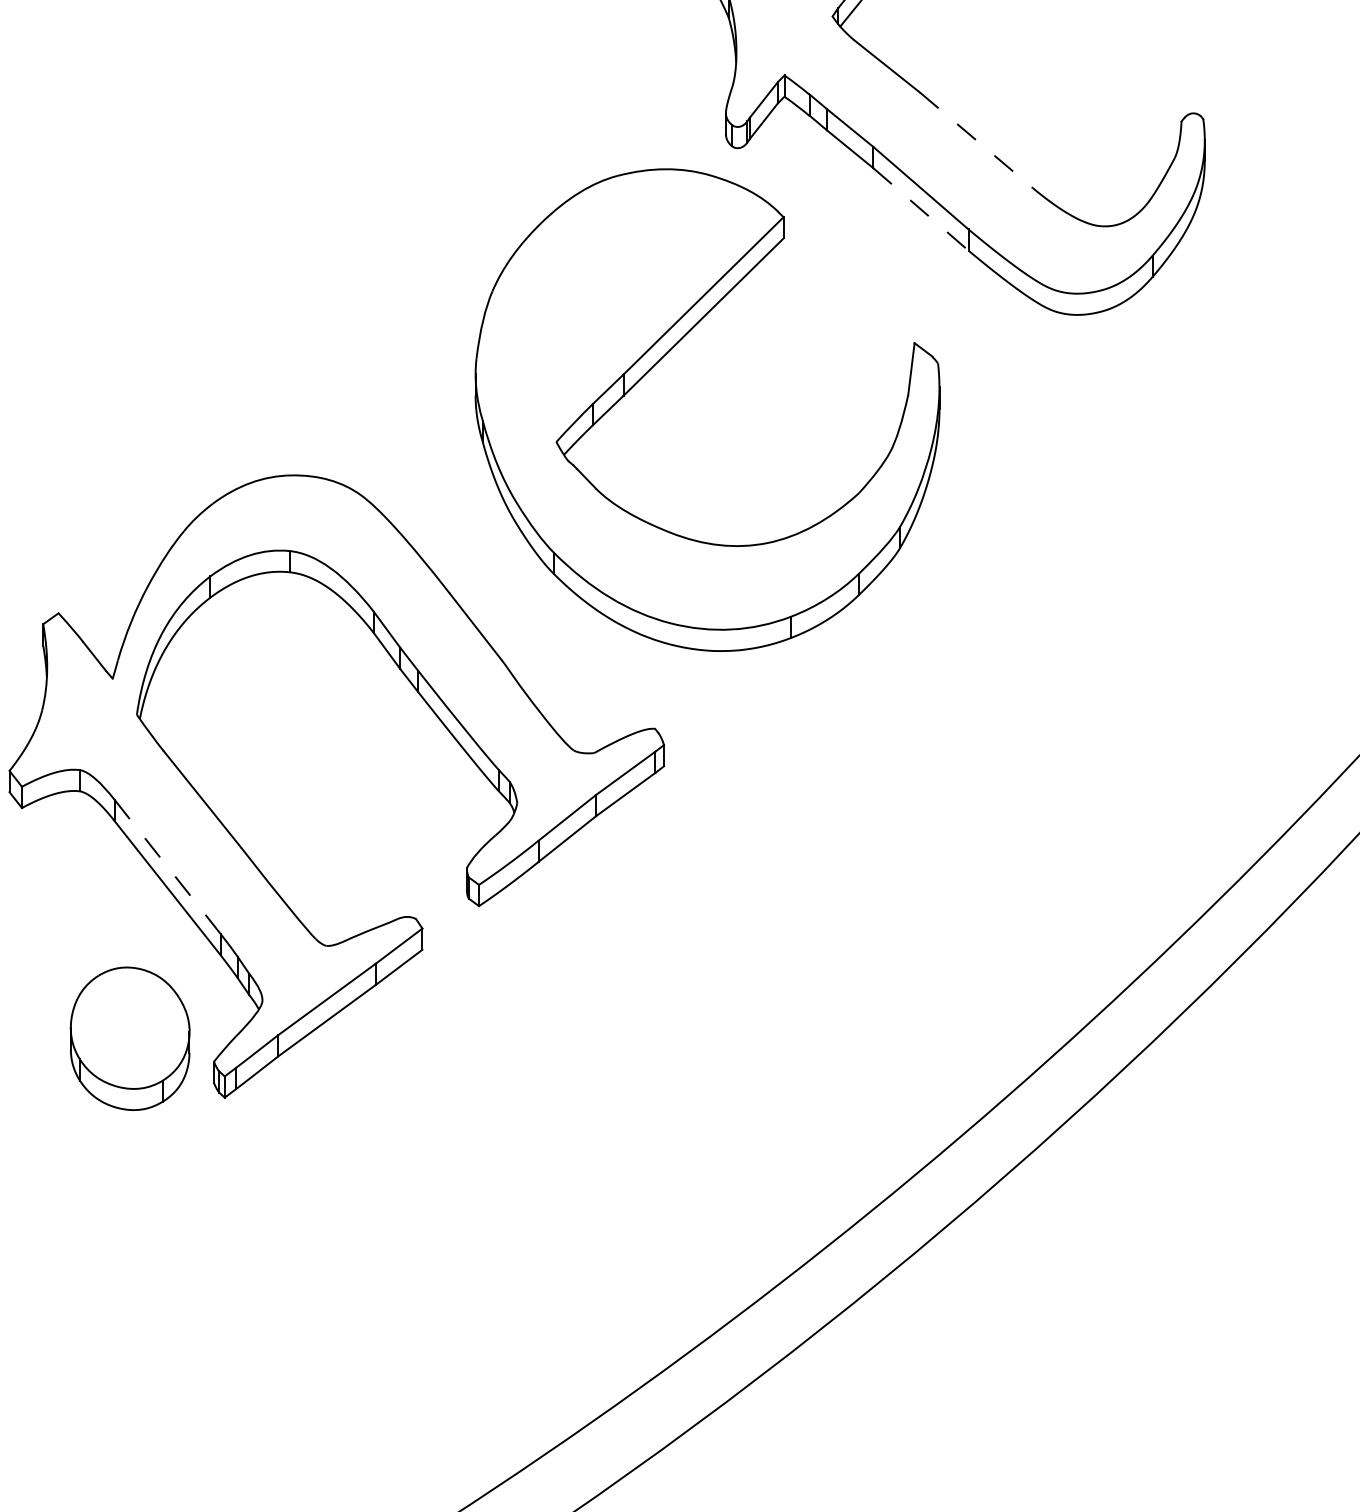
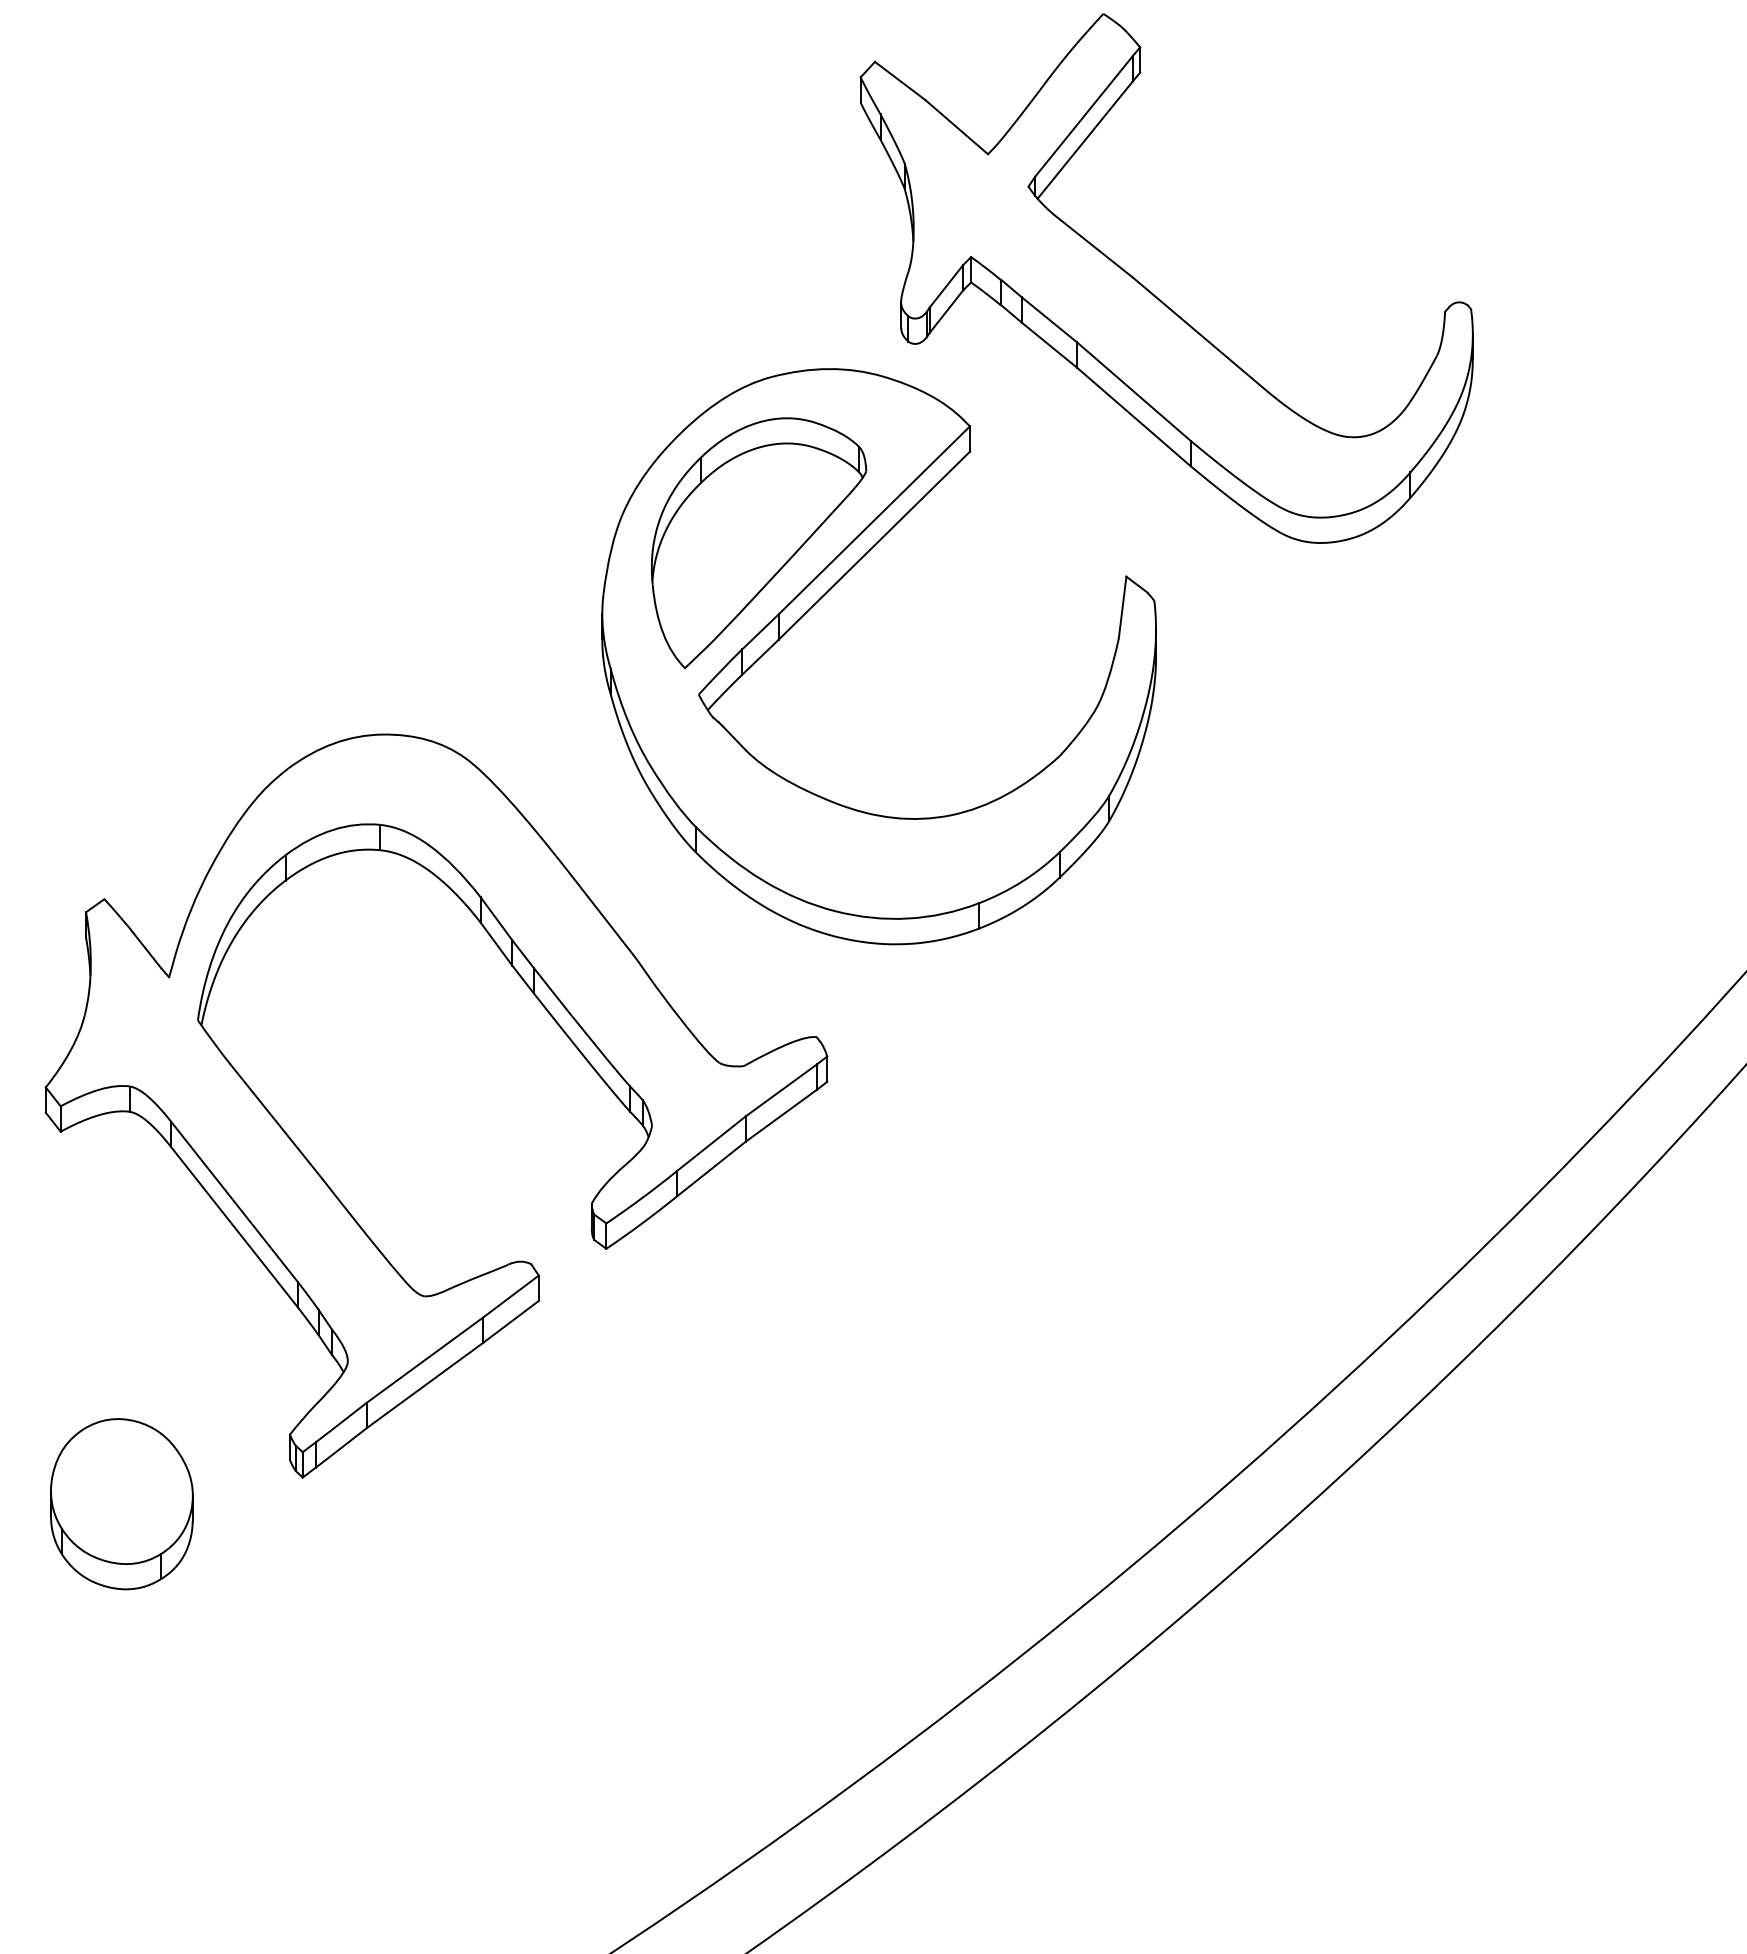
line: (976, 140) -> (1200, 334), dashed -> solid
line: (921, 209) -> (1134, 417), dashed -> solid
part: (607, 315) -> (759, 543), added
line: (167, 867) -> (234, 1202), dashed -> solid
part: (129, 1039) -> (121, 1504), moved

